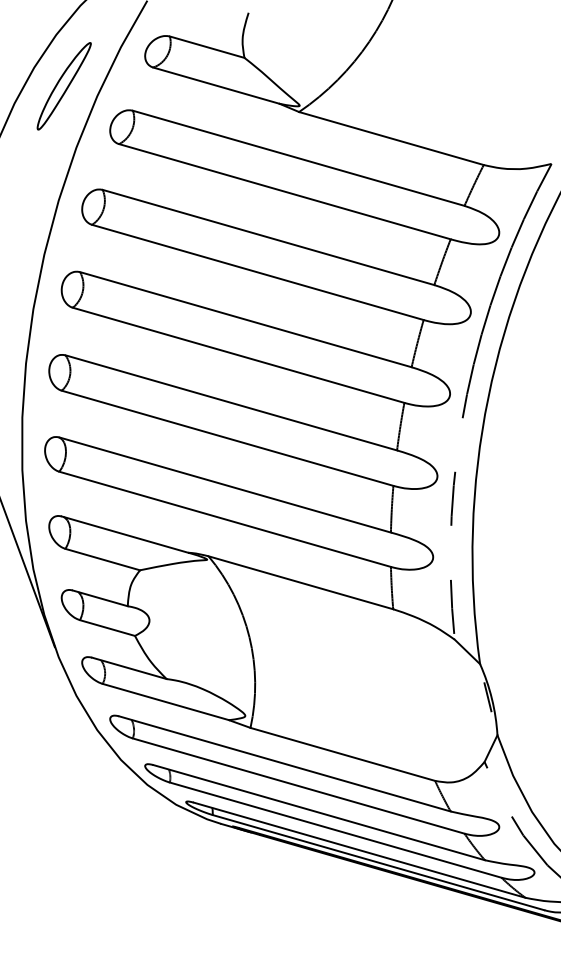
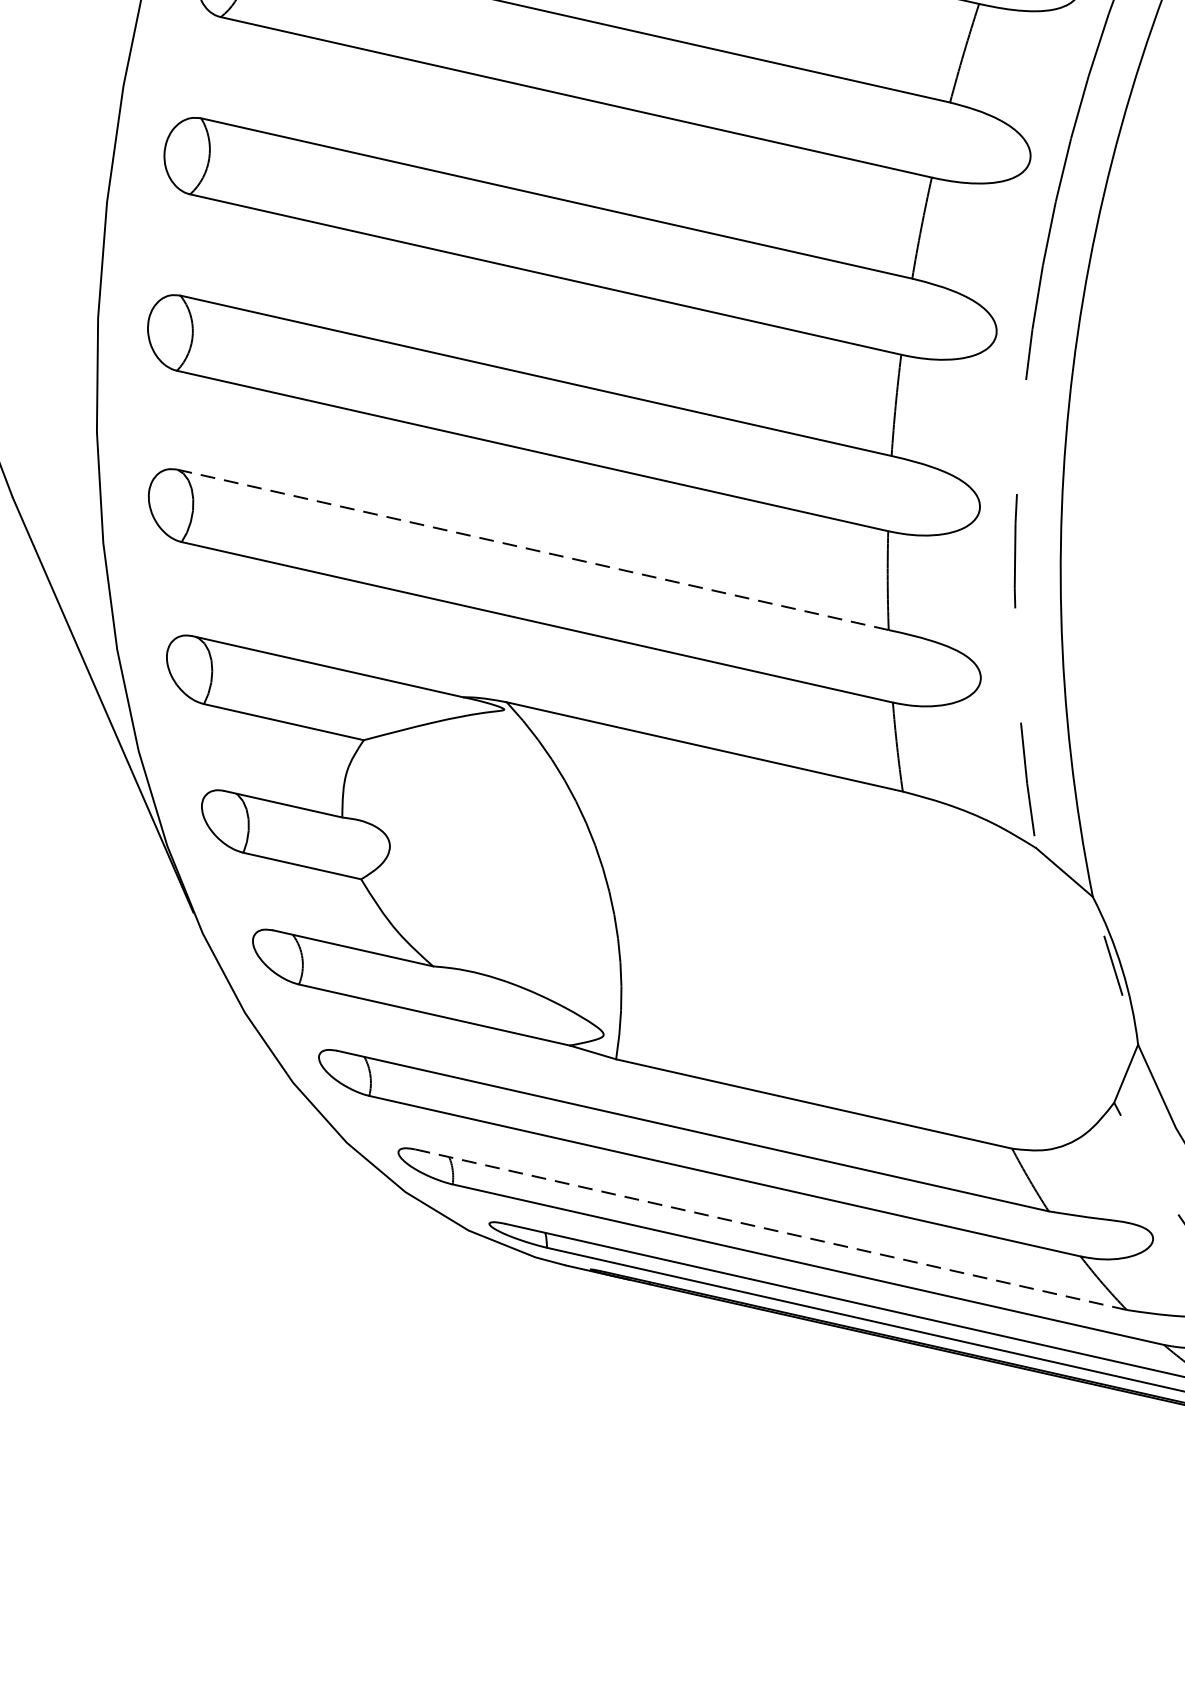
line: (225, 485) -> (533, 550), solid -> dashed
line: (319, 812) -> (771, 1229), solid -> dashed

